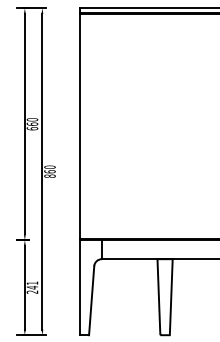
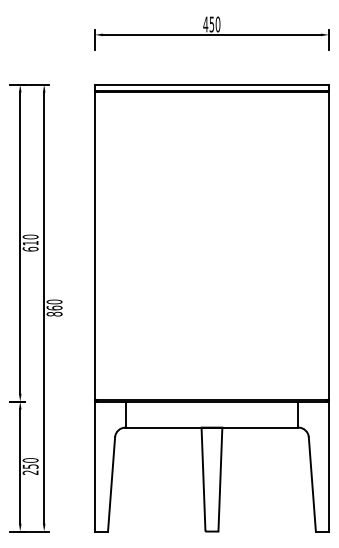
text: (32, 123) -> (30, 242), 660 -> 610
text: (32, 285) -> (30, 463), 241 -> 250

